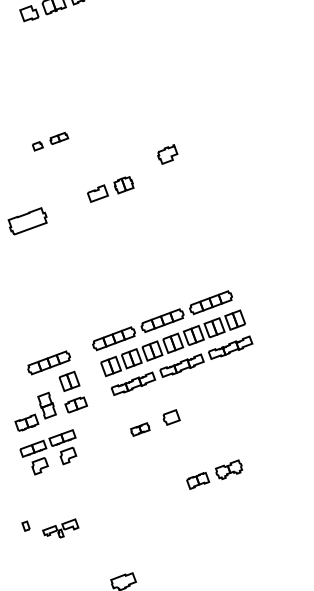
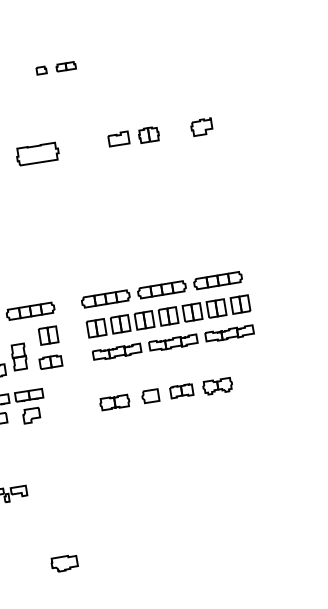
part: (50, 141) -> (56, 68), moved
part: (167, 154) -> (201, 127), moved
part: (140, 429) -> (115, 402), size x1.43
part: (214, 474) -> (200, 387), moved

